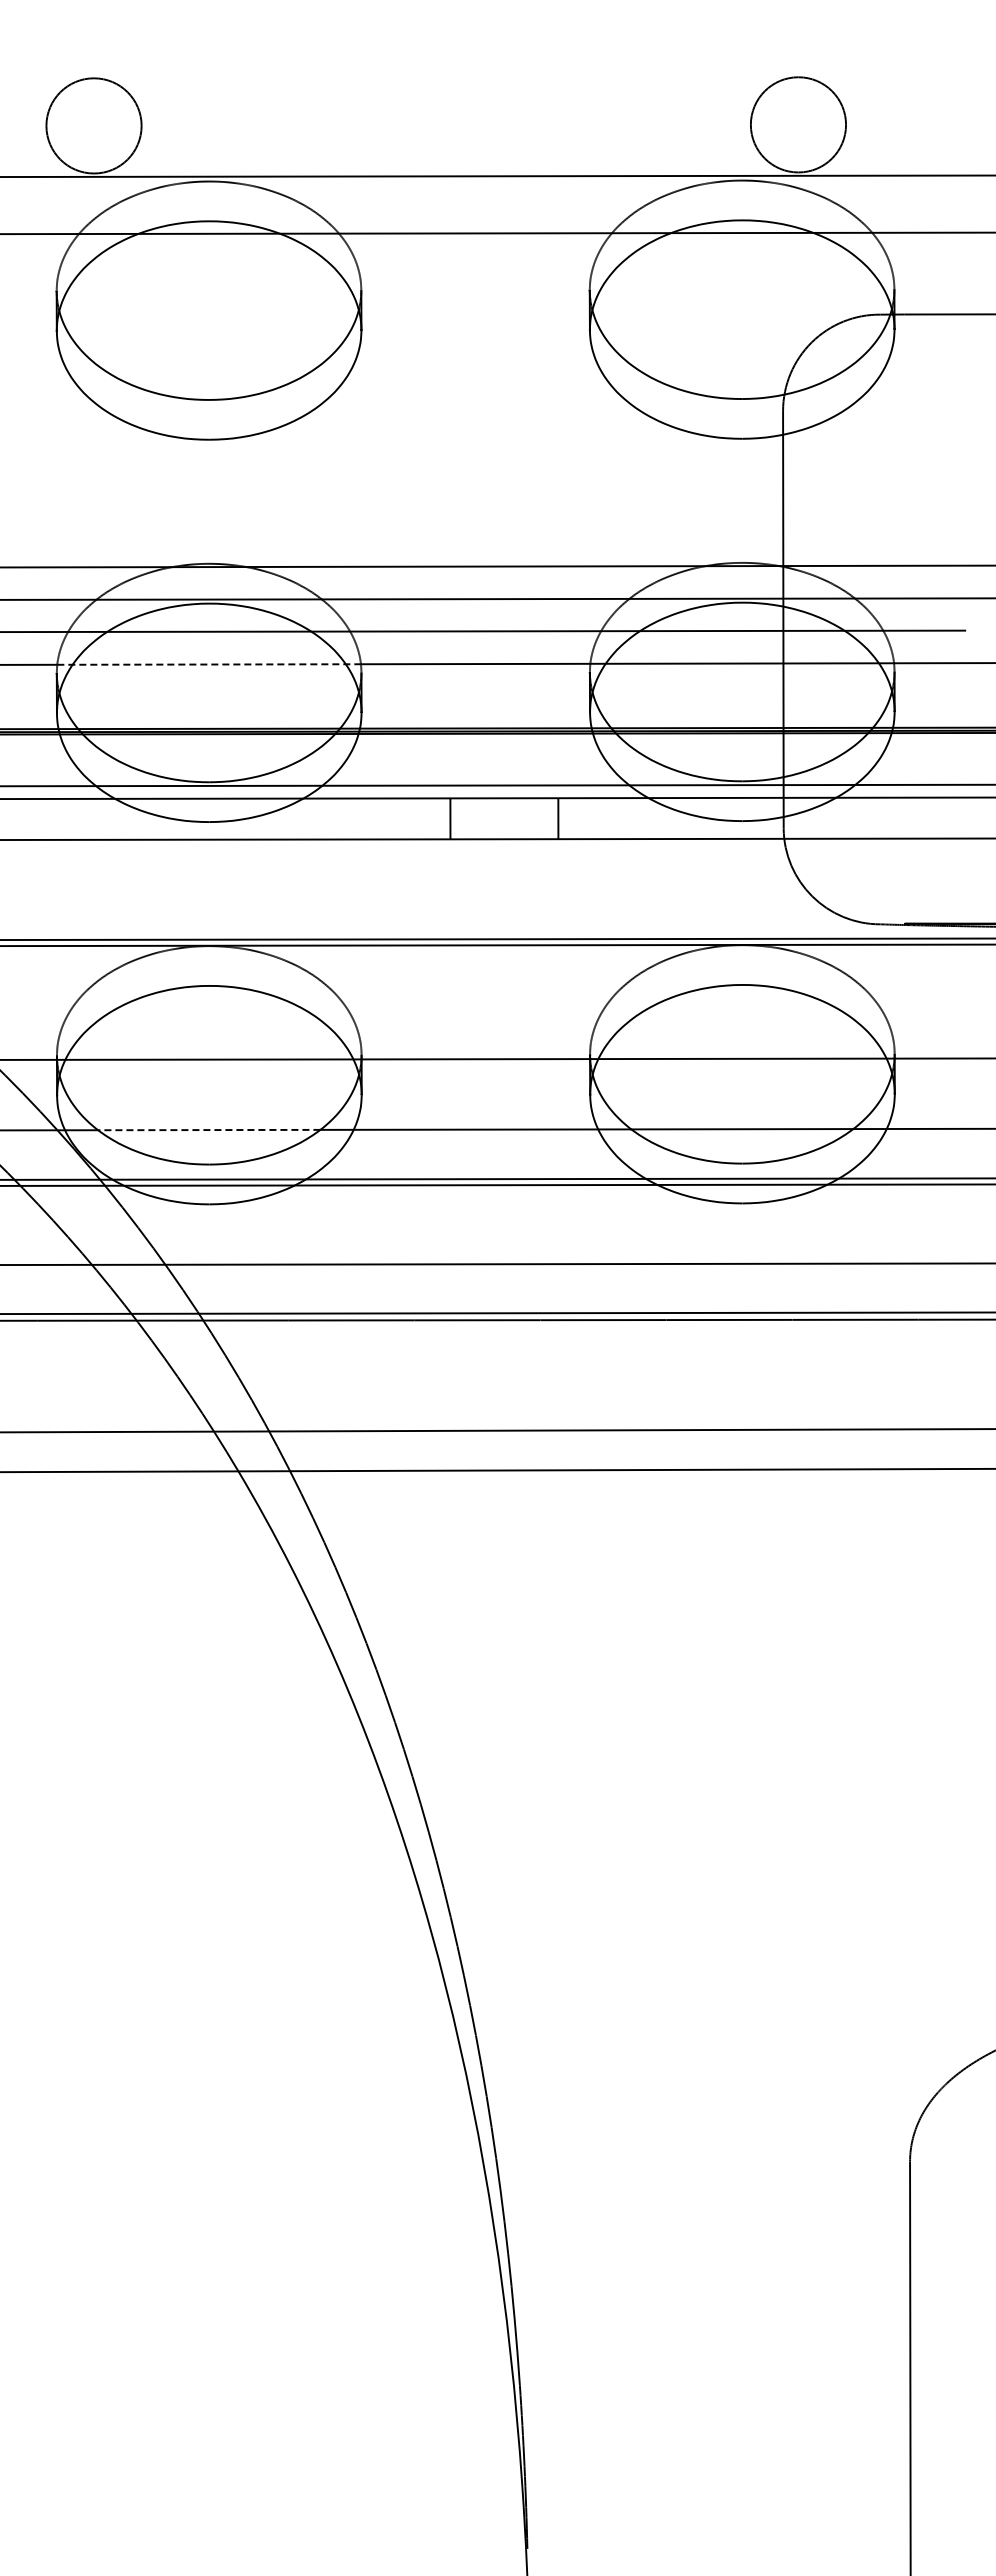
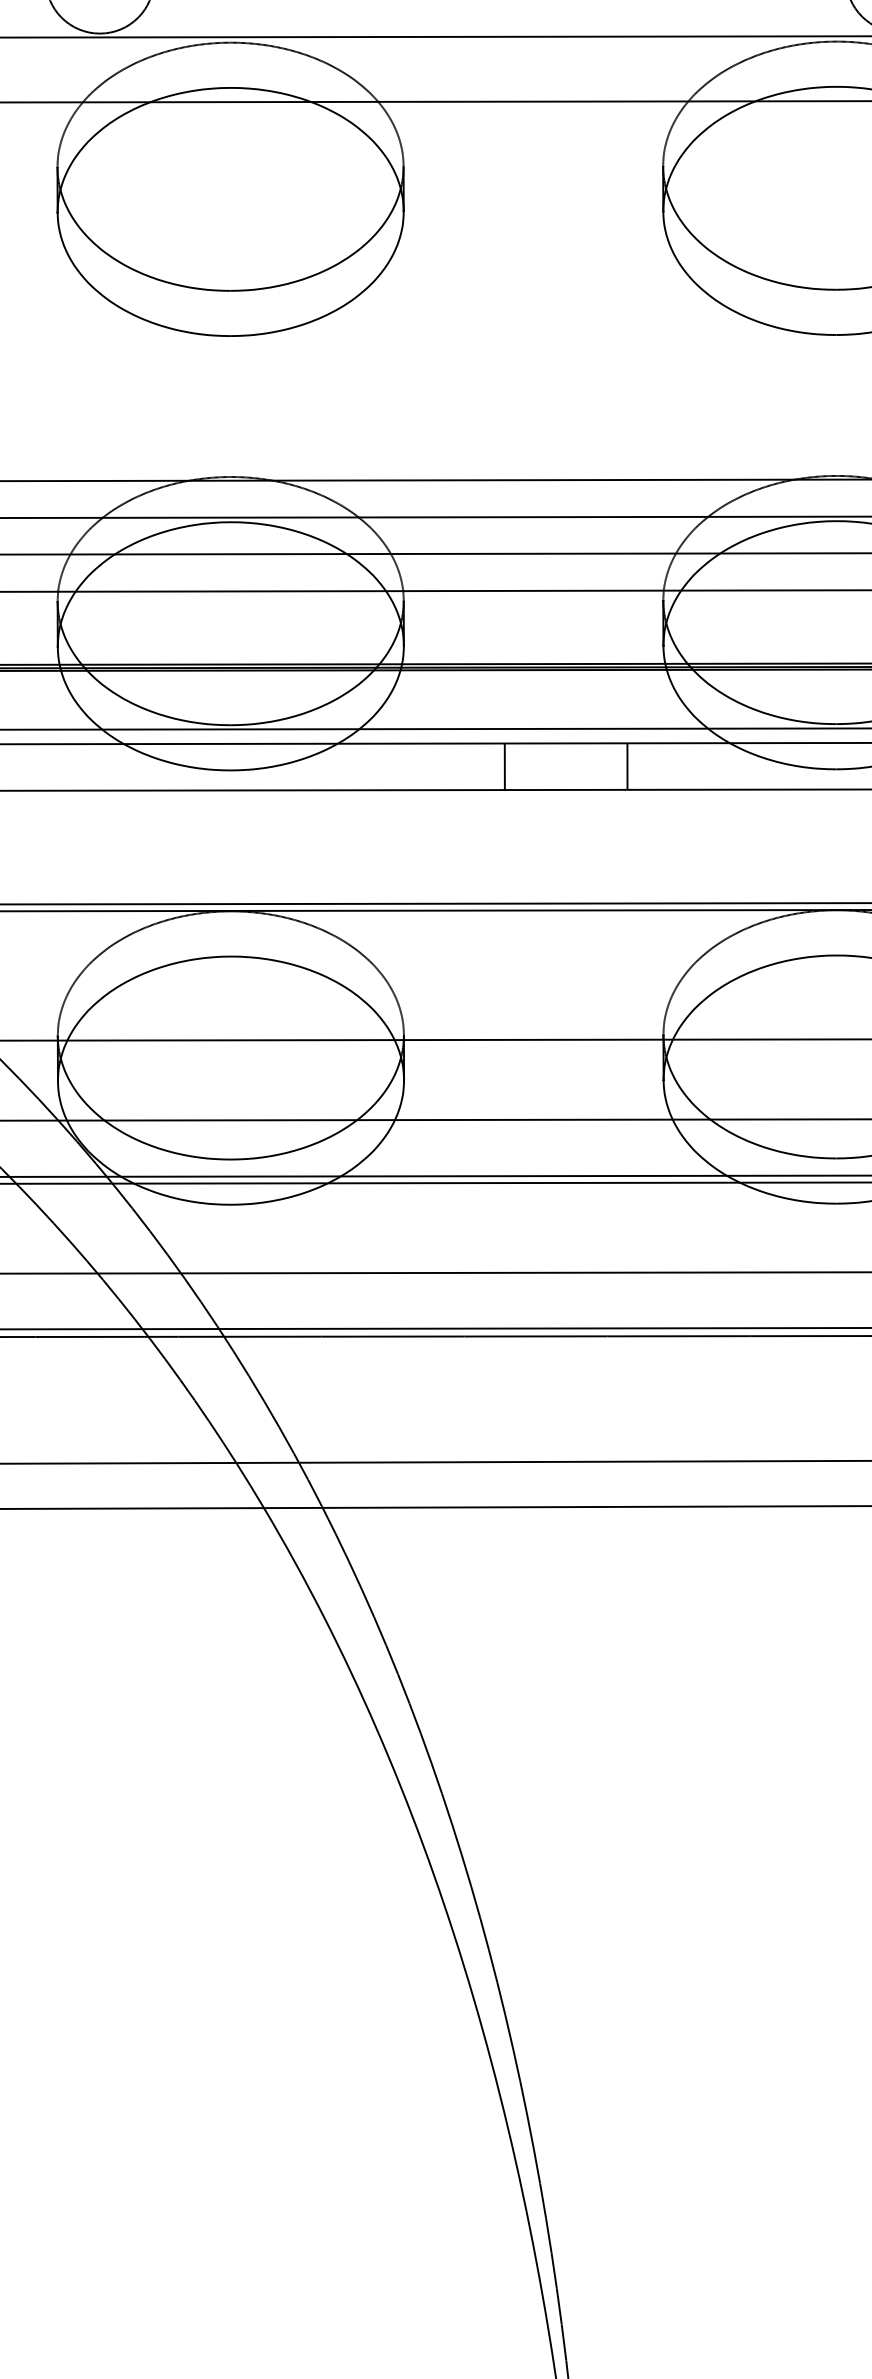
line: (209, 664) -> (231, 591), dashed -> solid
line: (208, 1130) -> (229, 1120), dashed -> solid

